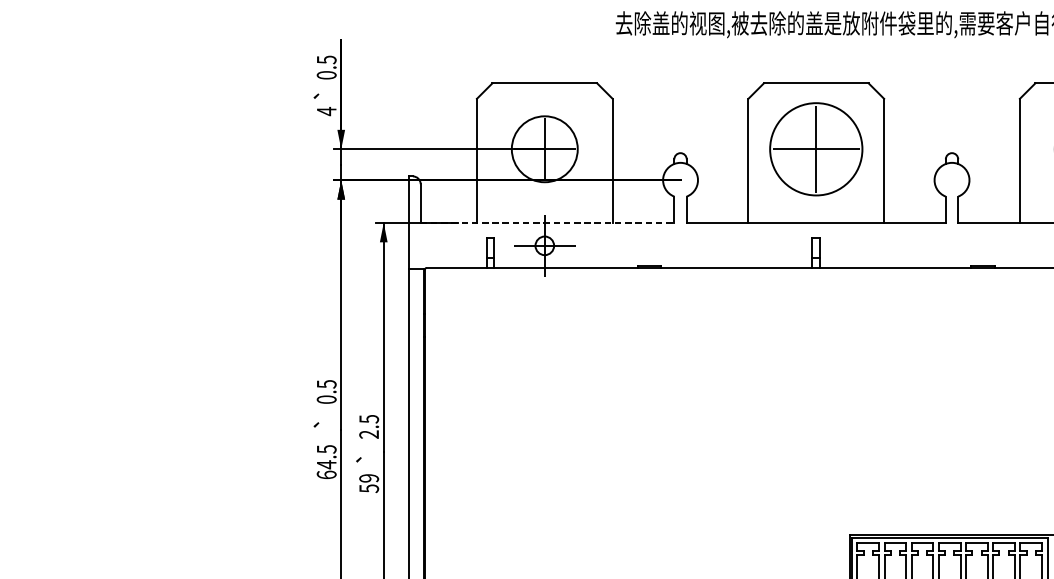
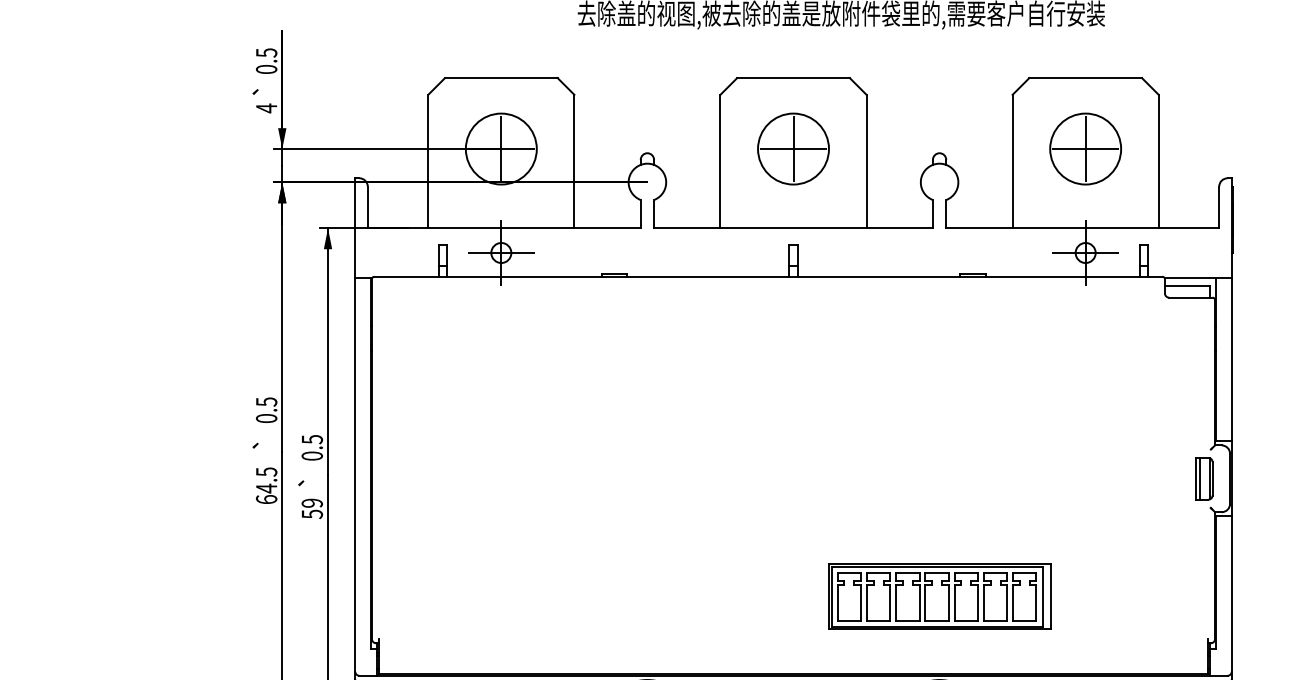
part: (816, 148) -> (793, 148), size x0.71
line: (547, 223) -> (504, 228), dashed -> solid
text: (369, 434) -> (312, 455), 2.5 -> 0.5

